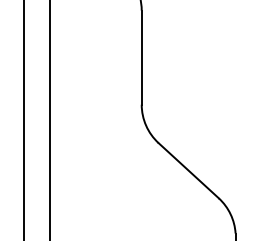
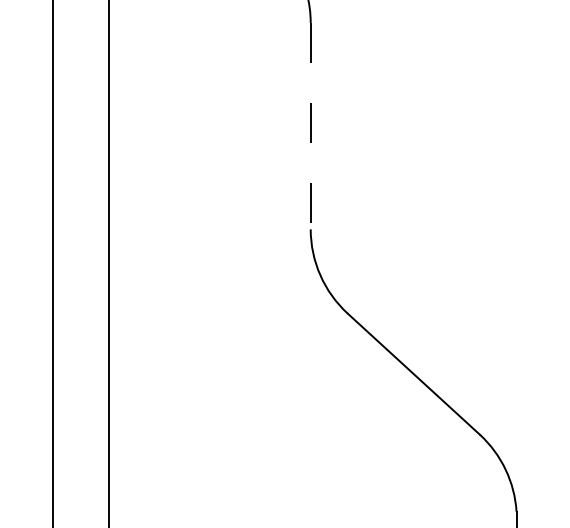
line: (141, 58) -> (310, 128), solid -> dashed

